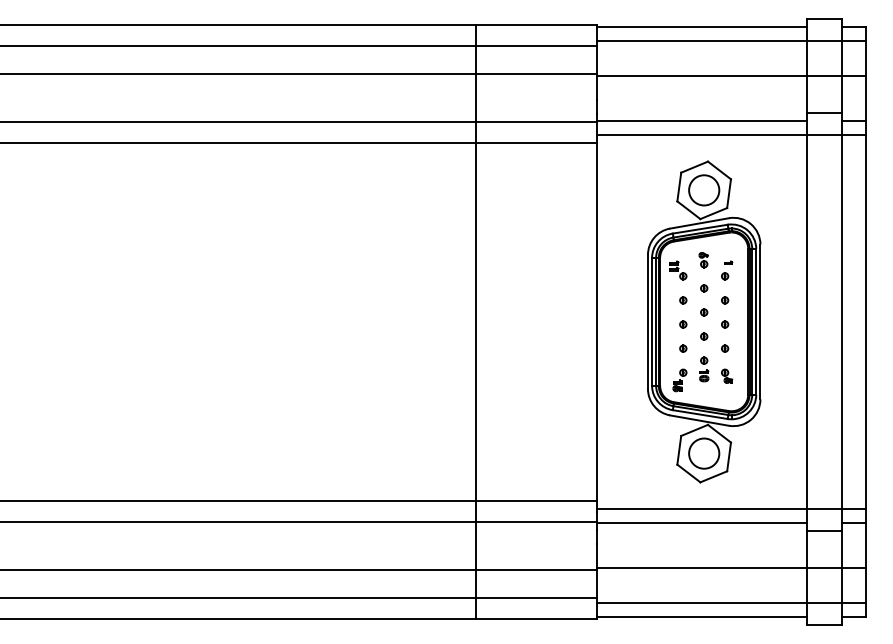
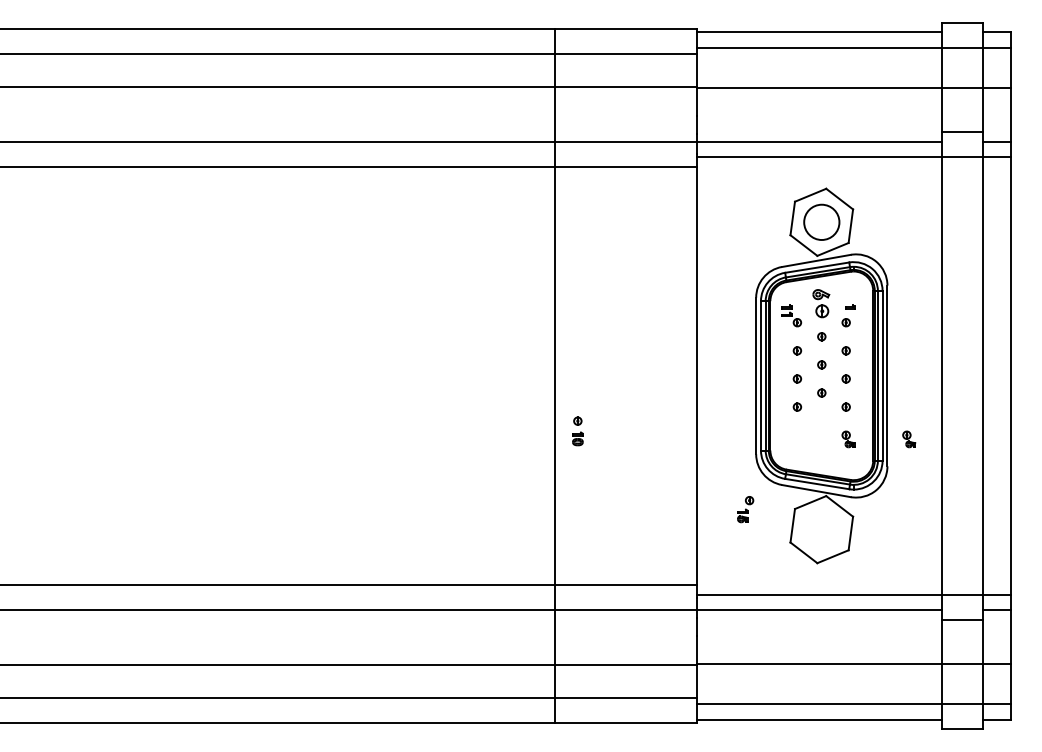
part: (703, 260) -> (820, 304), size x1.6
part: (704, 369) -> (578, 431), moved
part: (779, 375) -> (909, 438), added
part: (679, 380) -> (745, 509), moved
circle: (704, 453) -> (822, 529), removed

